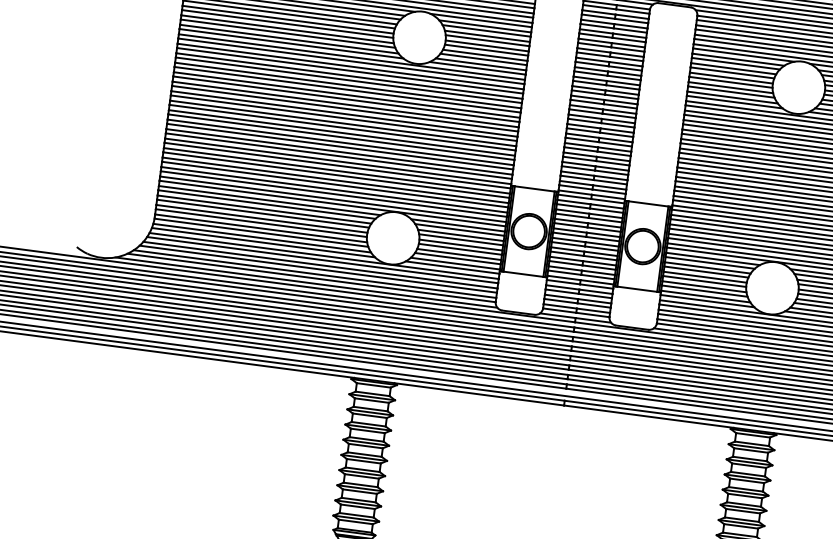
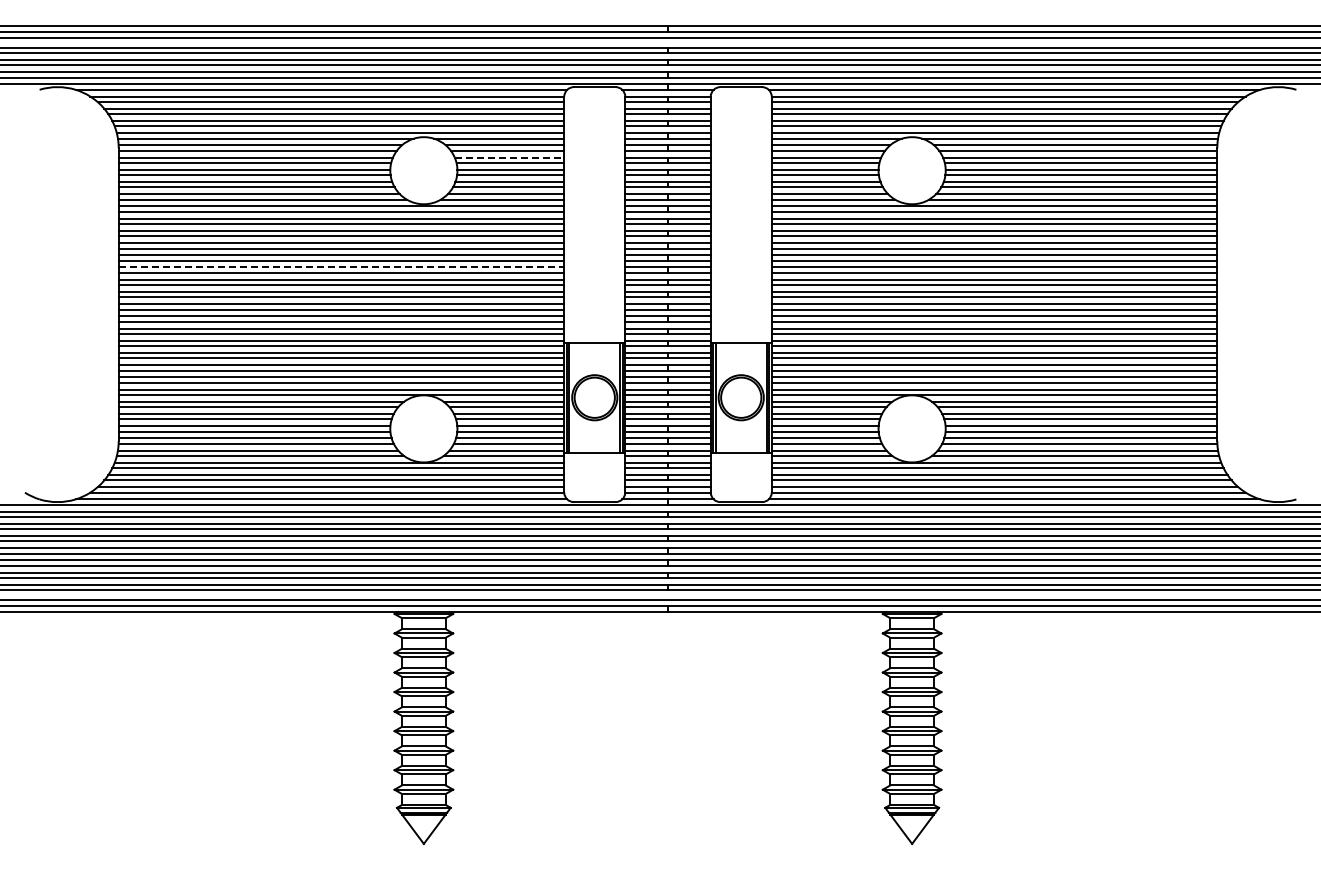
line: (487, 36) -> (509, 157), solid -> dashed
line: (345, 104) -> (341, 267), solid -> dashed

